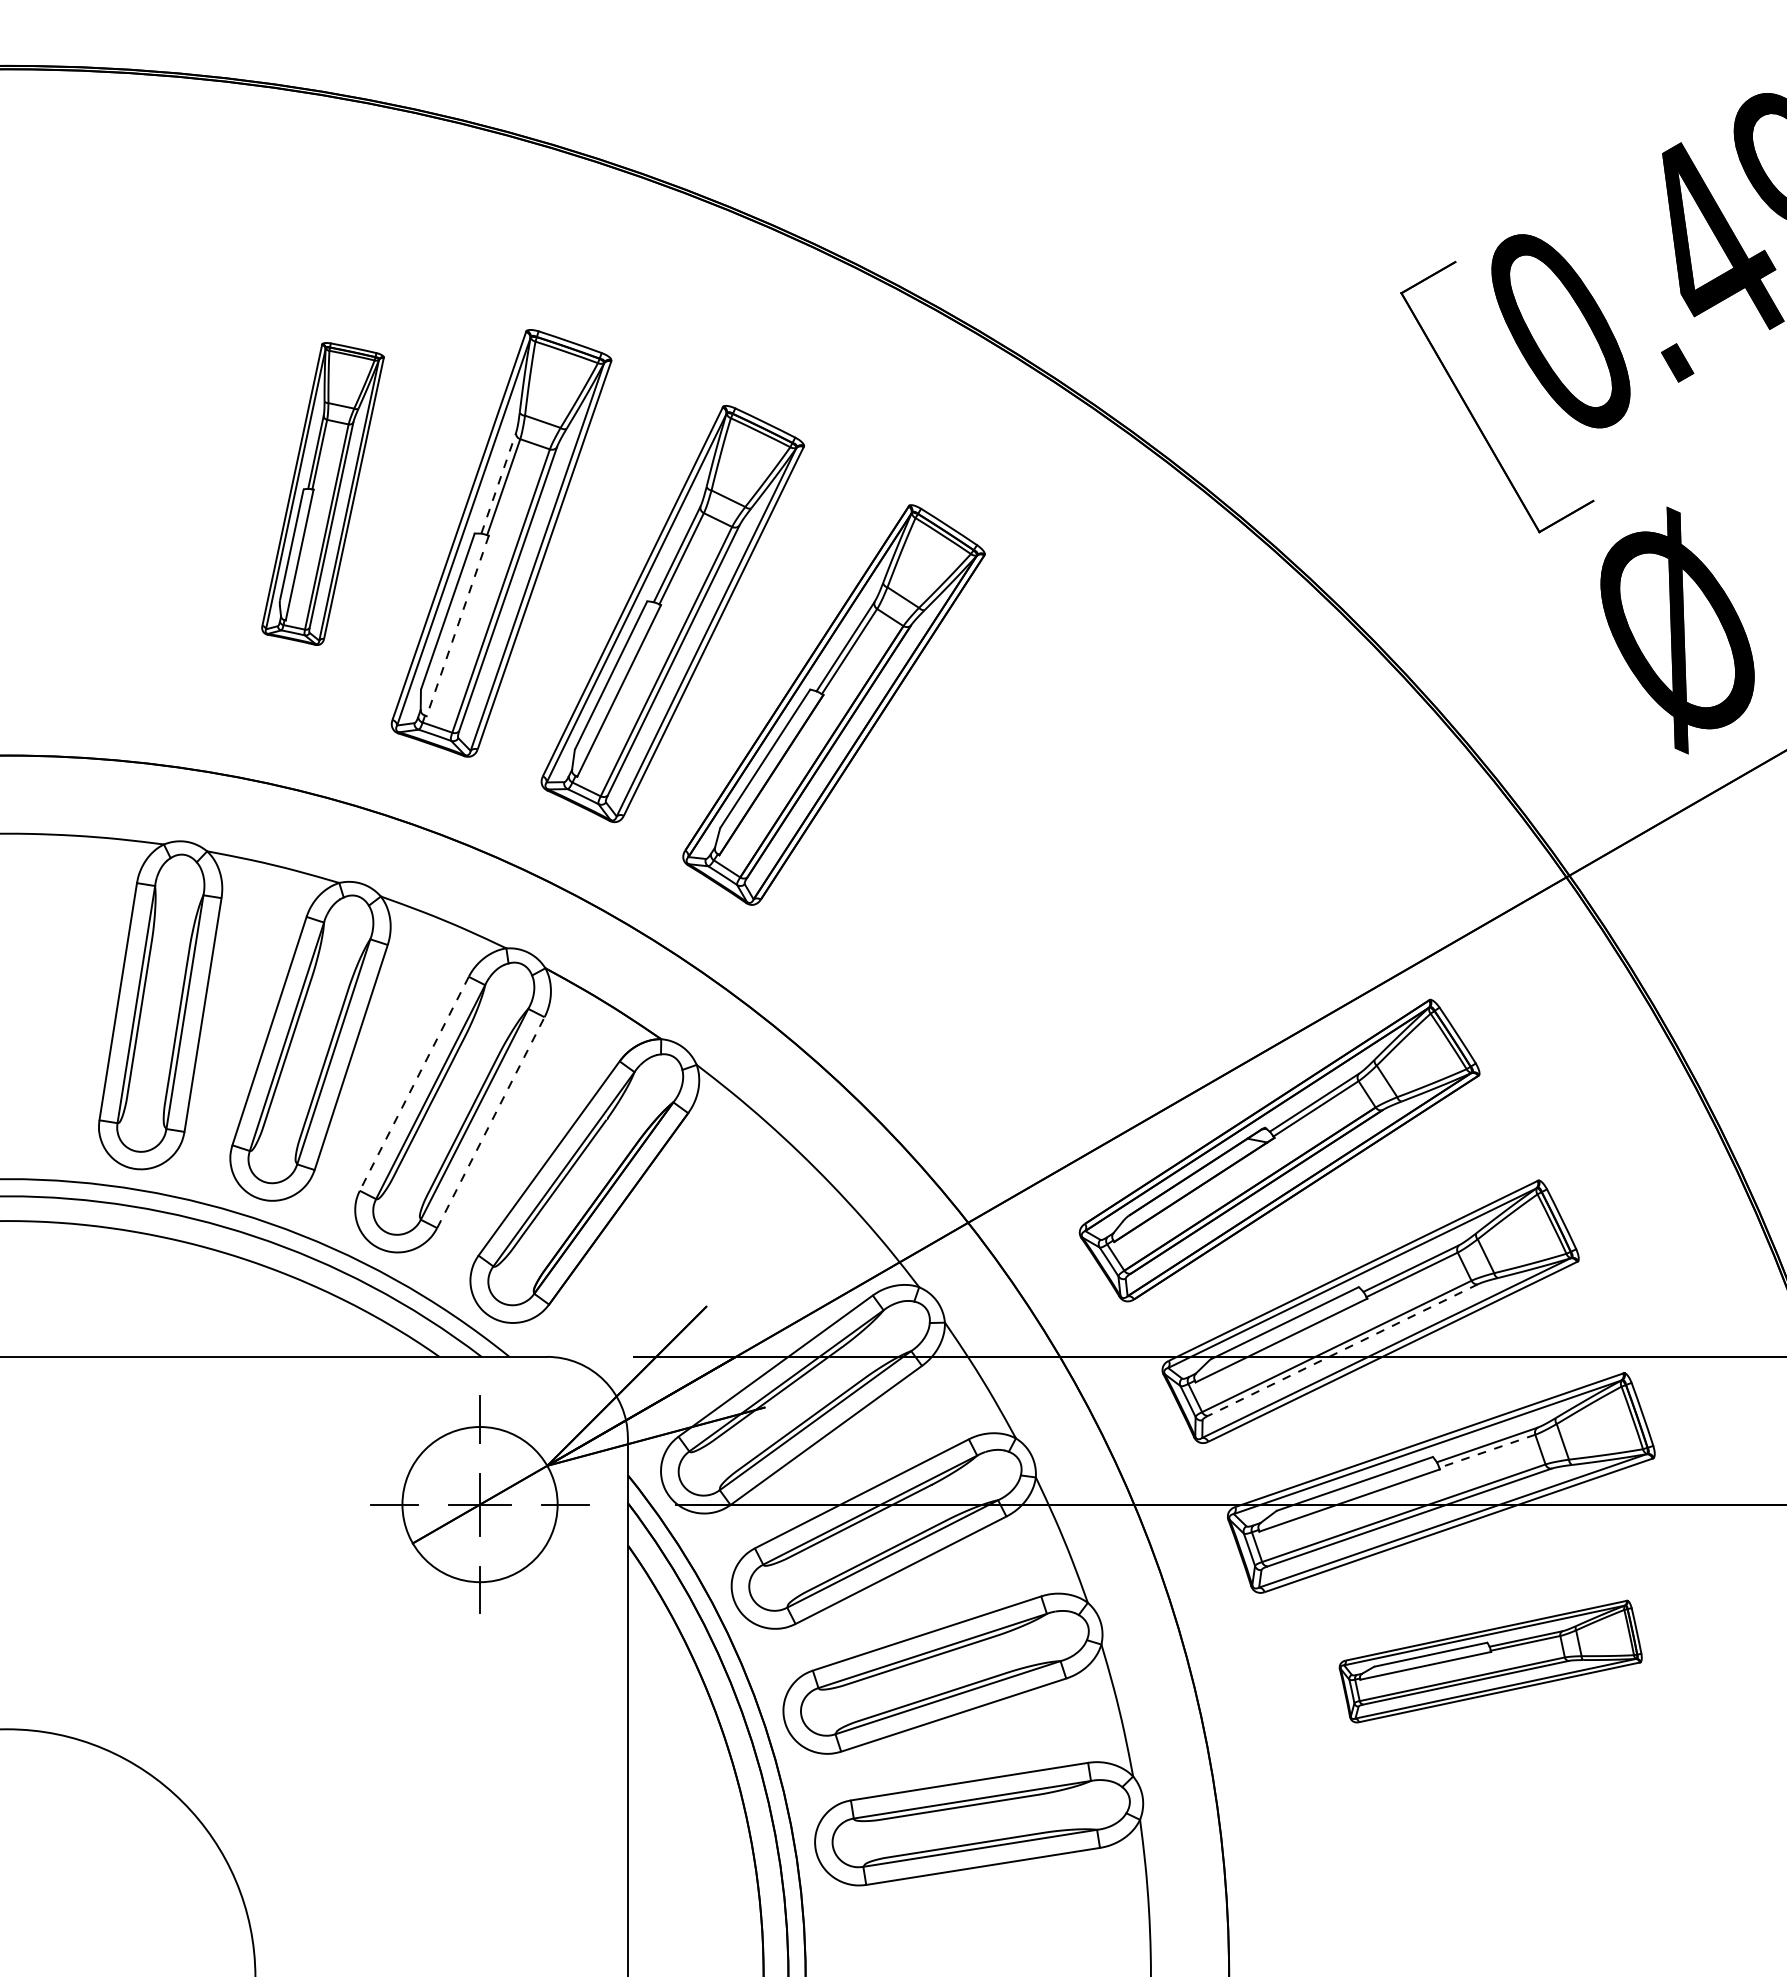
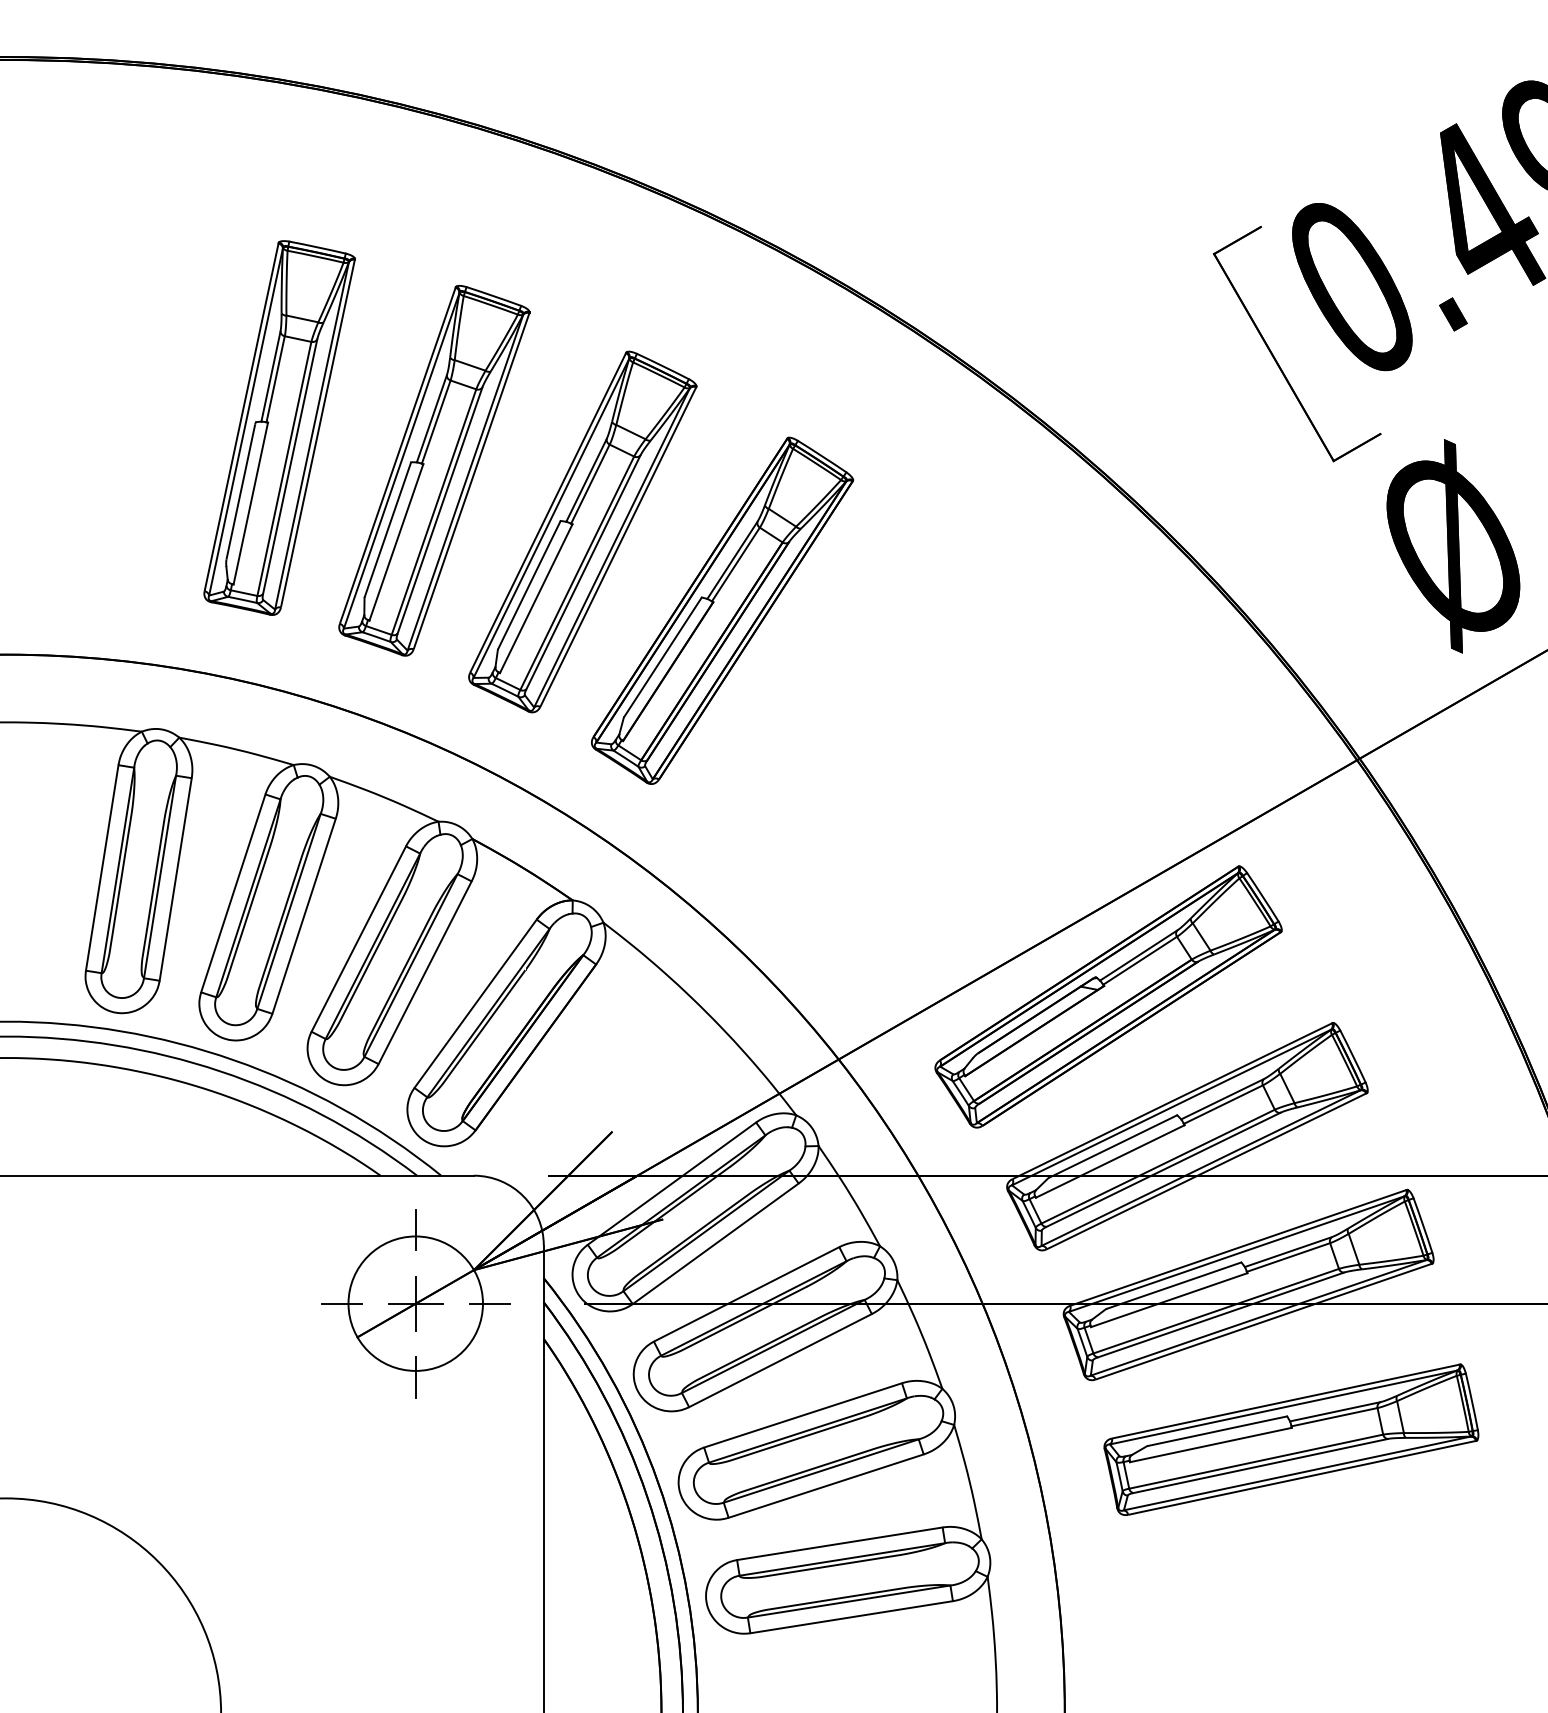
line: (498, 483) -> (431, 418), dashed -> solid
part: (322, 493) -> (279, 427), size x1.43
line: (457, 626) -> (396, 542), dashed -> solid
line: (414, 1084) -> (358, 939), dashed -> solid
line: (491, 1122) -> (425, 972), dashed -> solid
line: (1342, 1350) -> (1163, 1170), dashed -> solid
line: (1487, 1451) -> (1288, 1257), dashed -> solid
part: (1490, 1661) -> (1291, 1439), size x1.43

